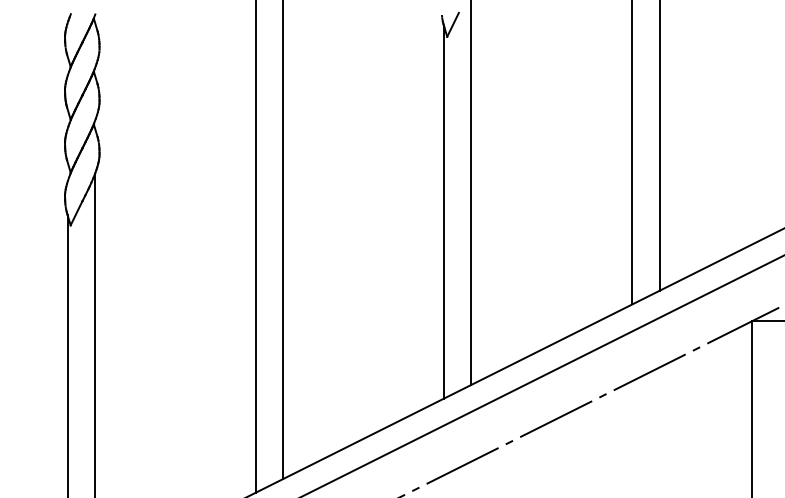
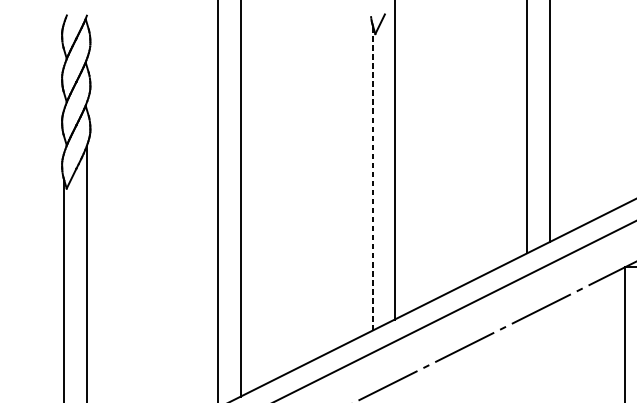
line: (444, 212) -> (373, 178), solid -> dashed

